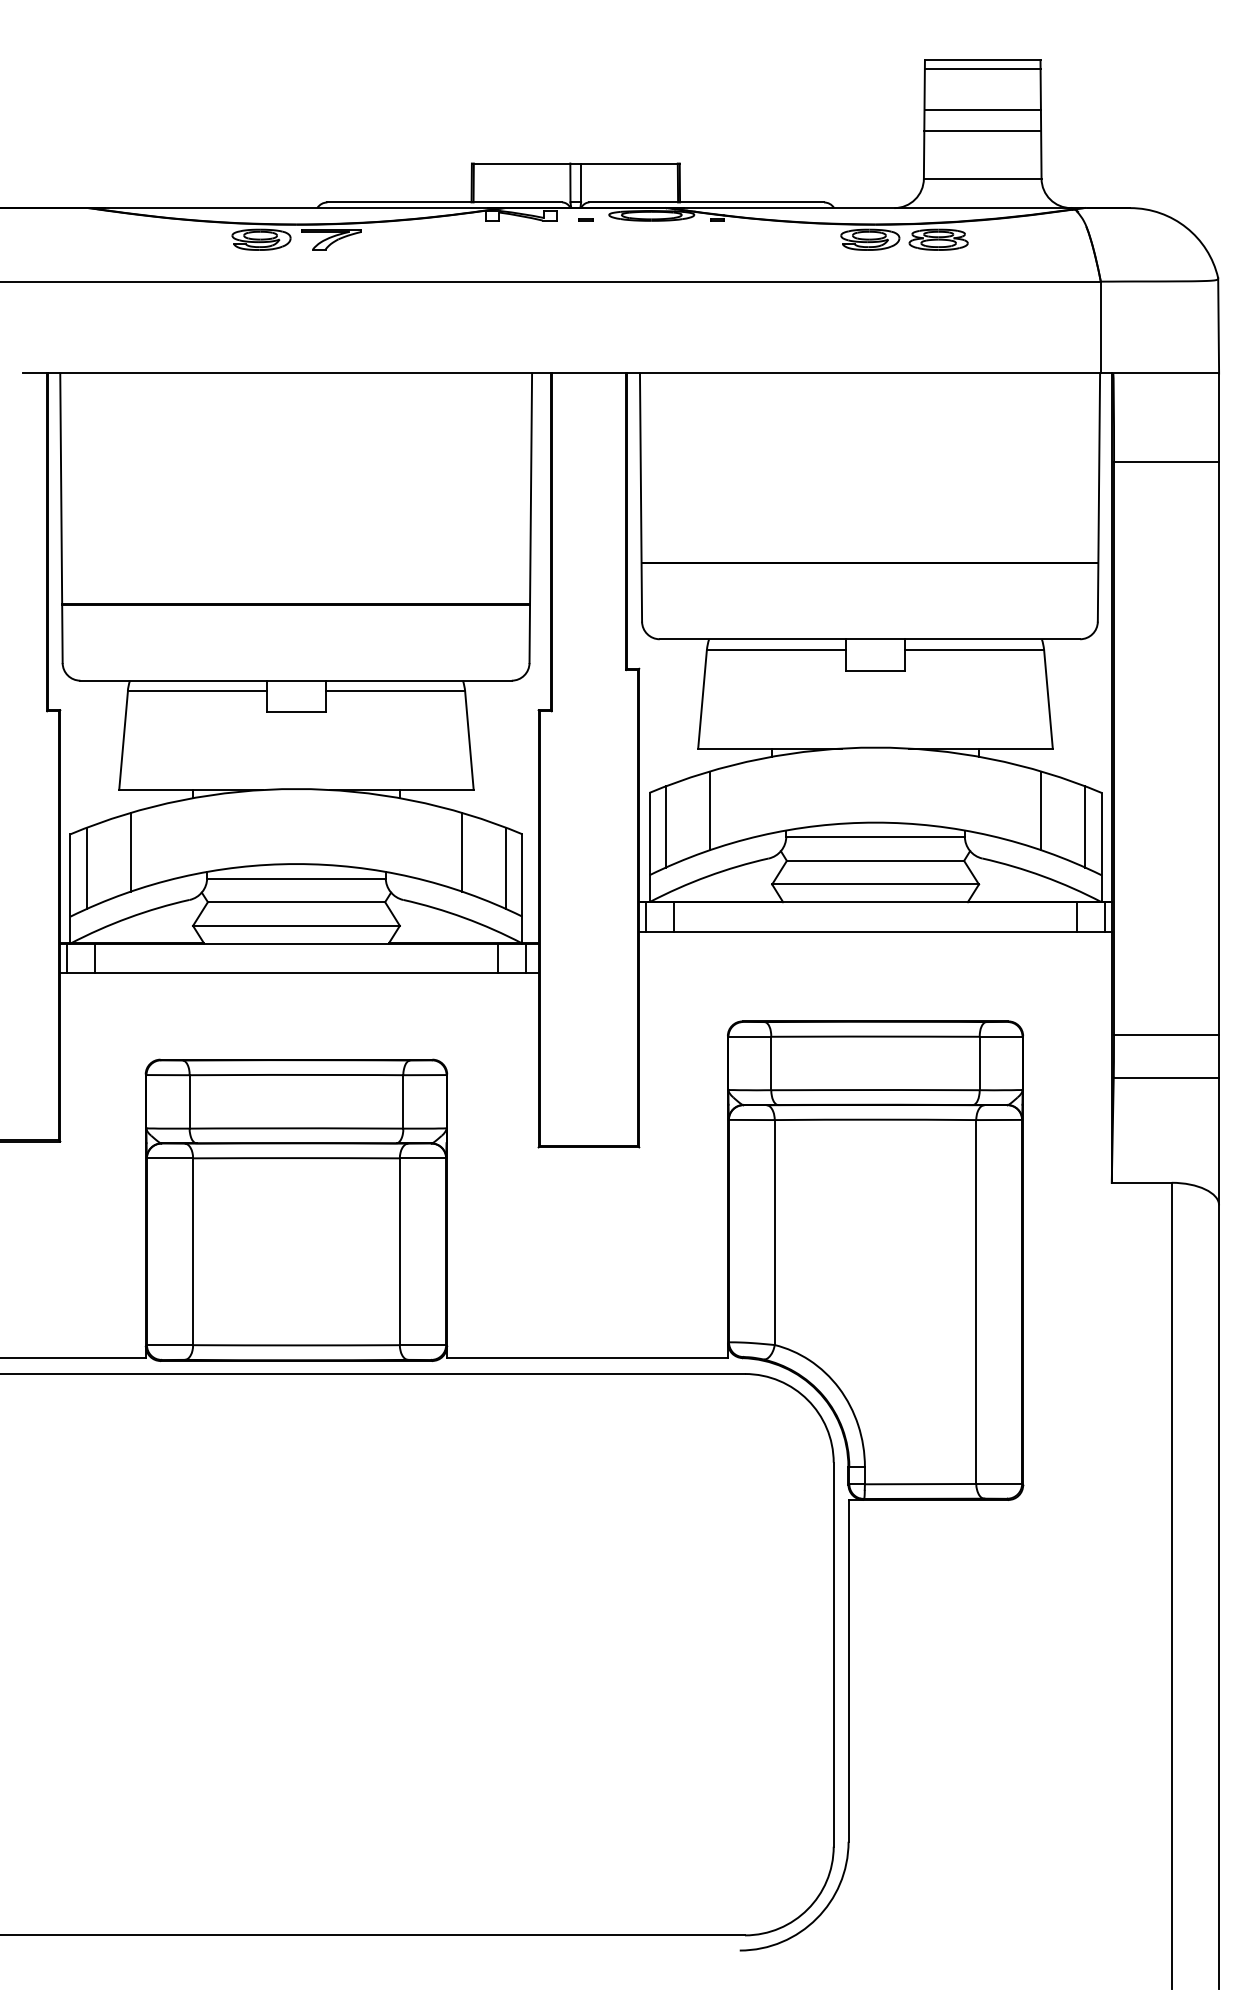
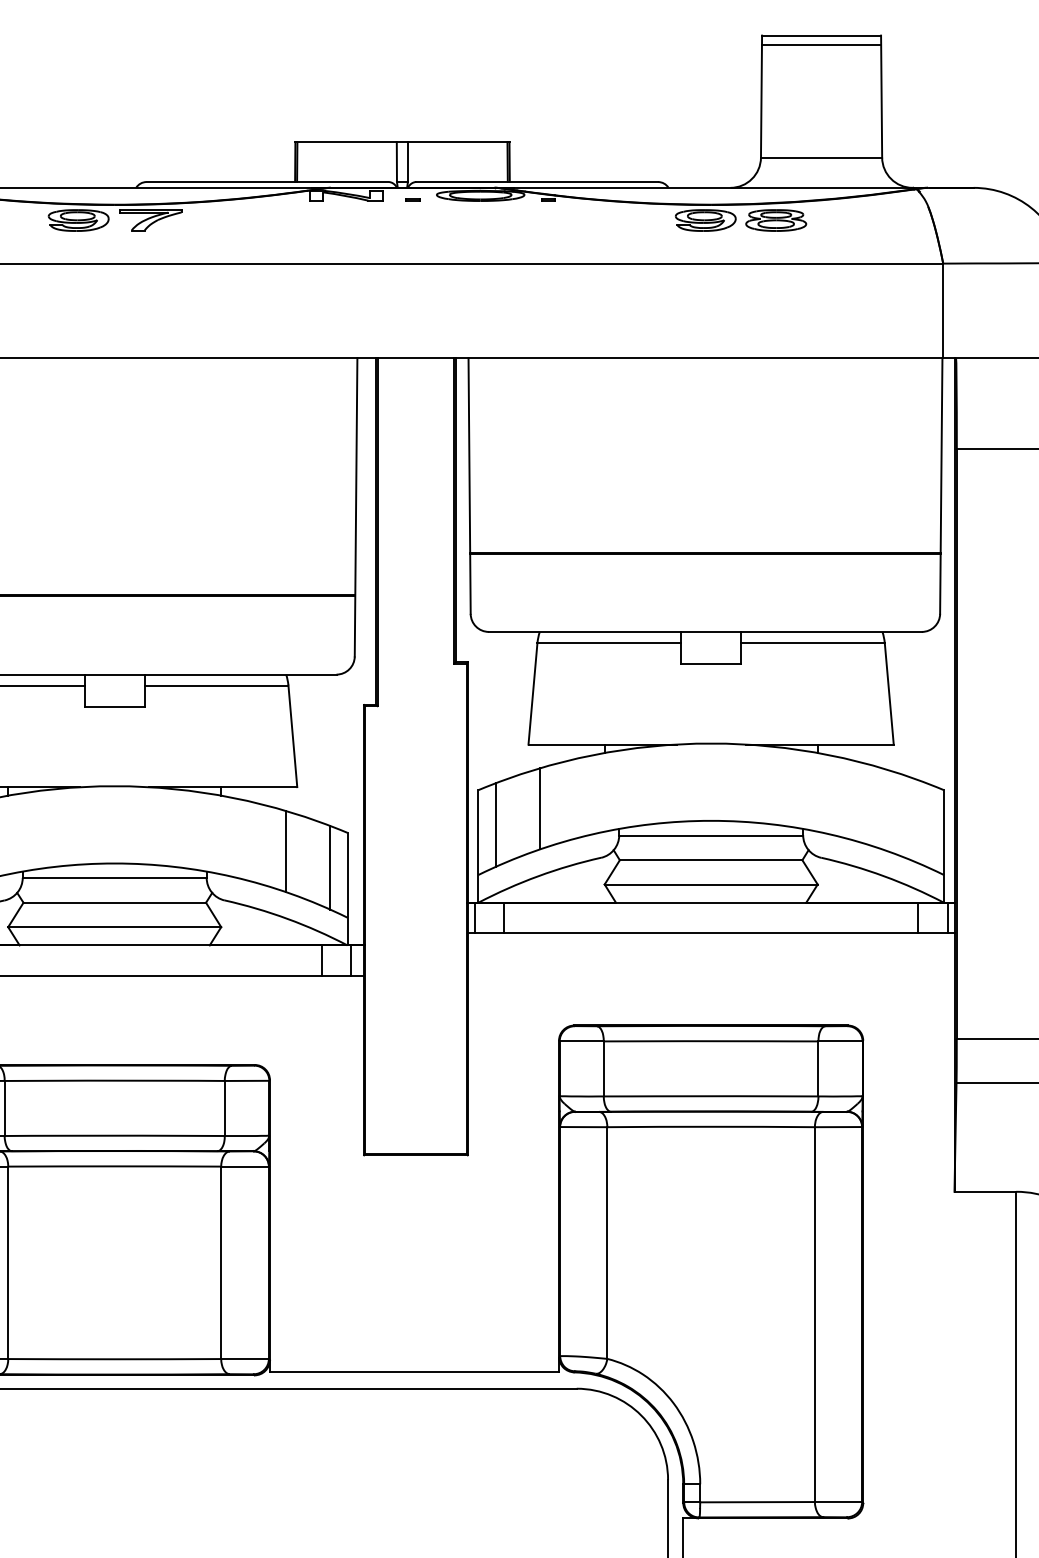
line: (982, 110) -> (821, 87), removed
line: (982, 130) -> (821, 107), removed
line: (1041, 810) -> (882, 808), removed
line: (1084, 826) -> (926, 824), removed

